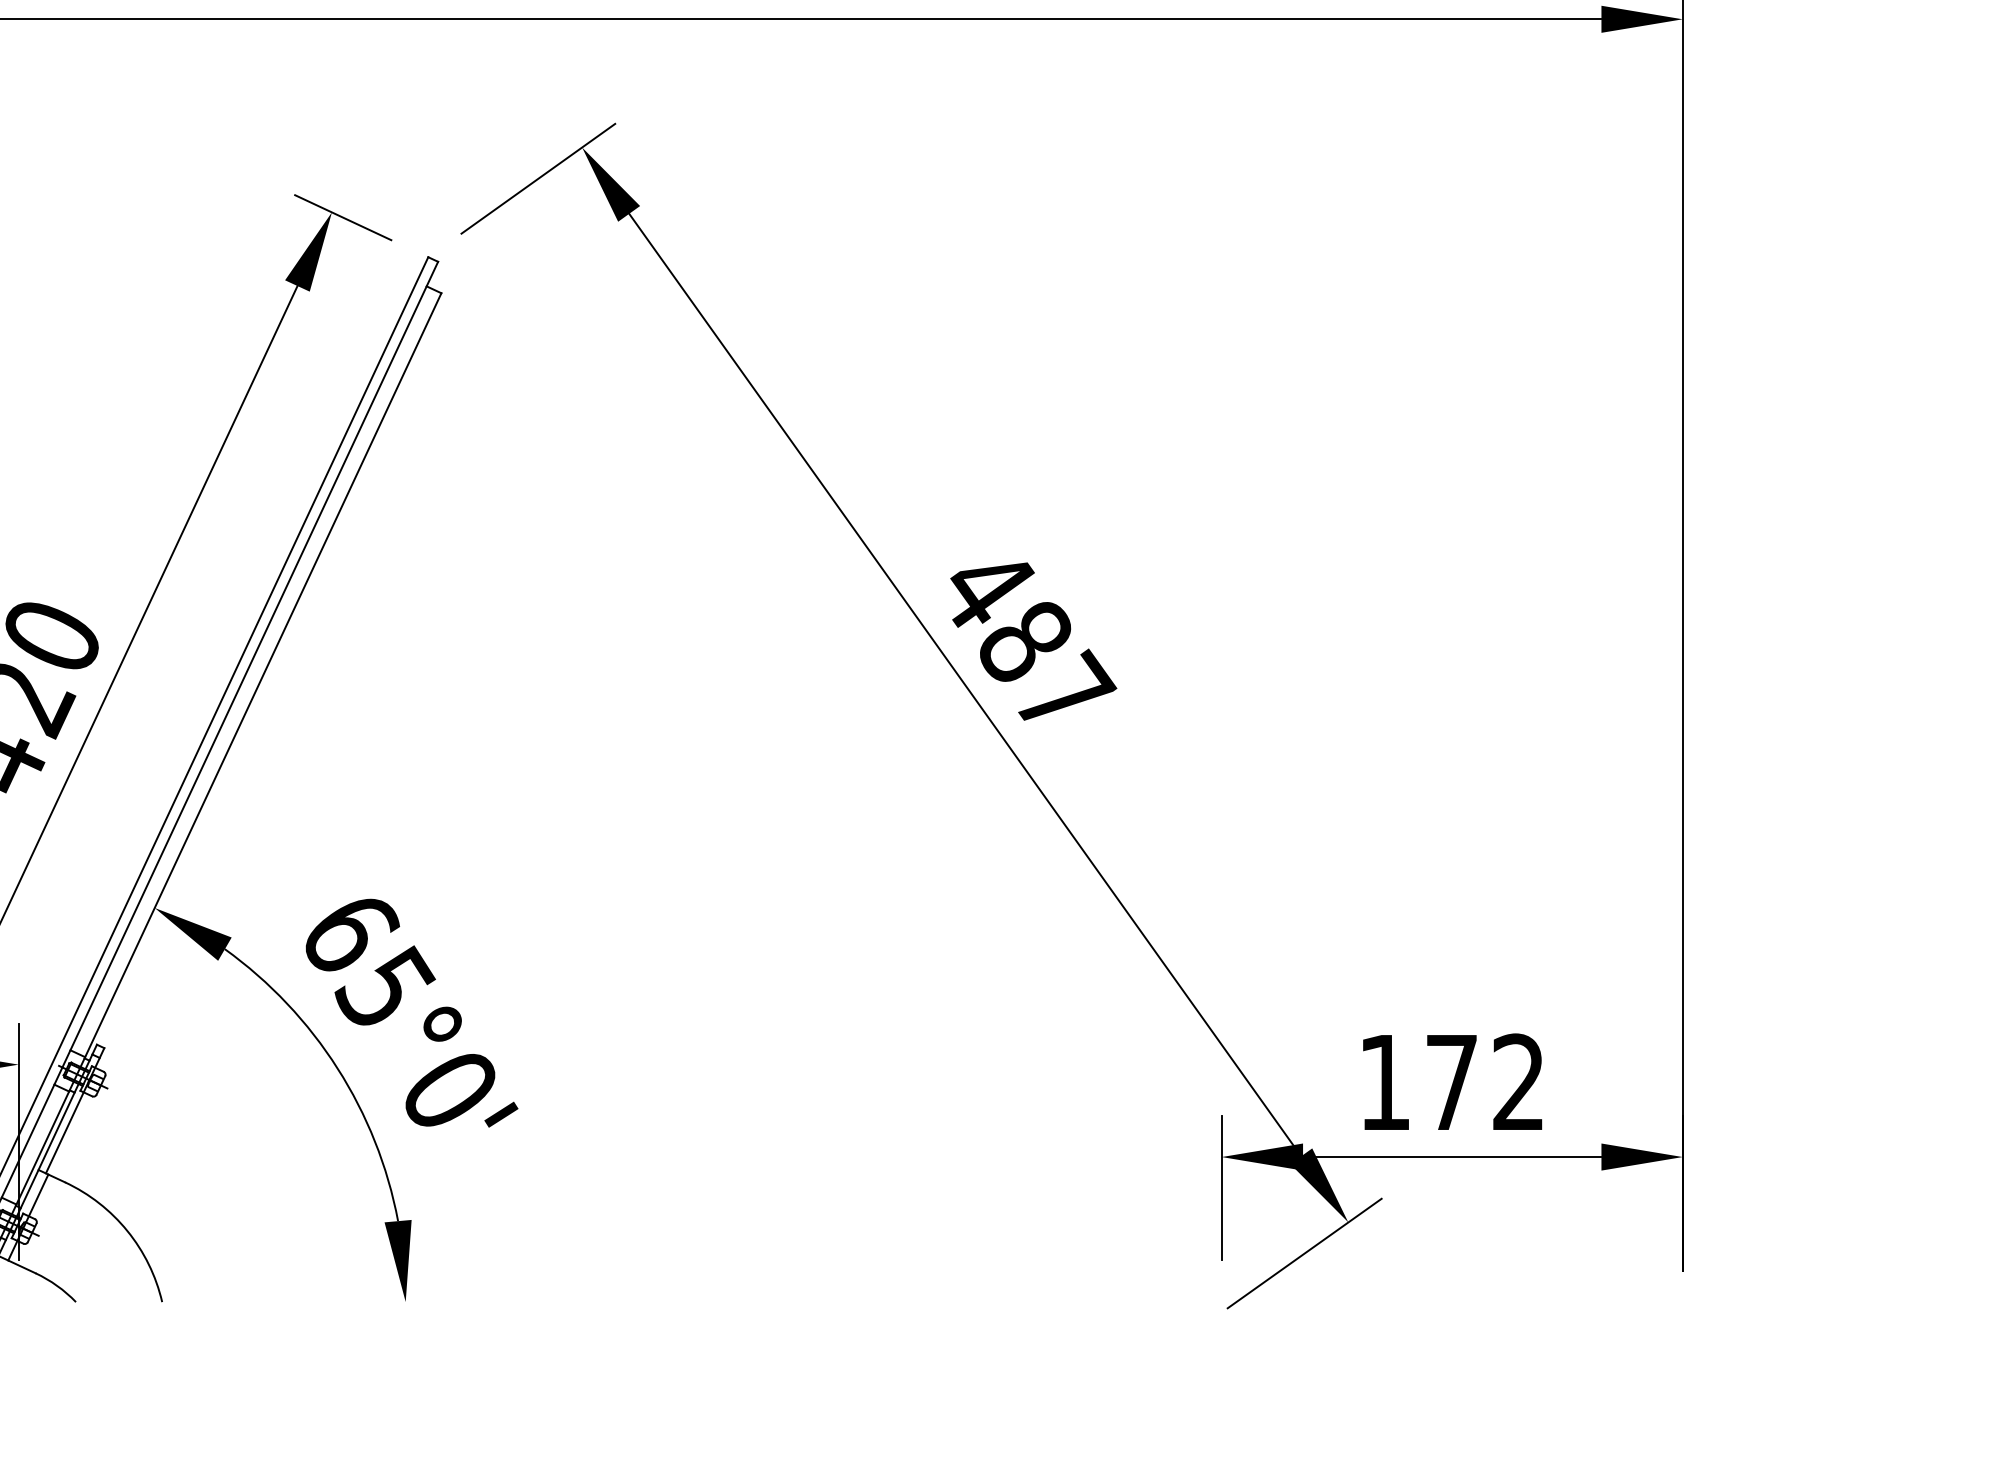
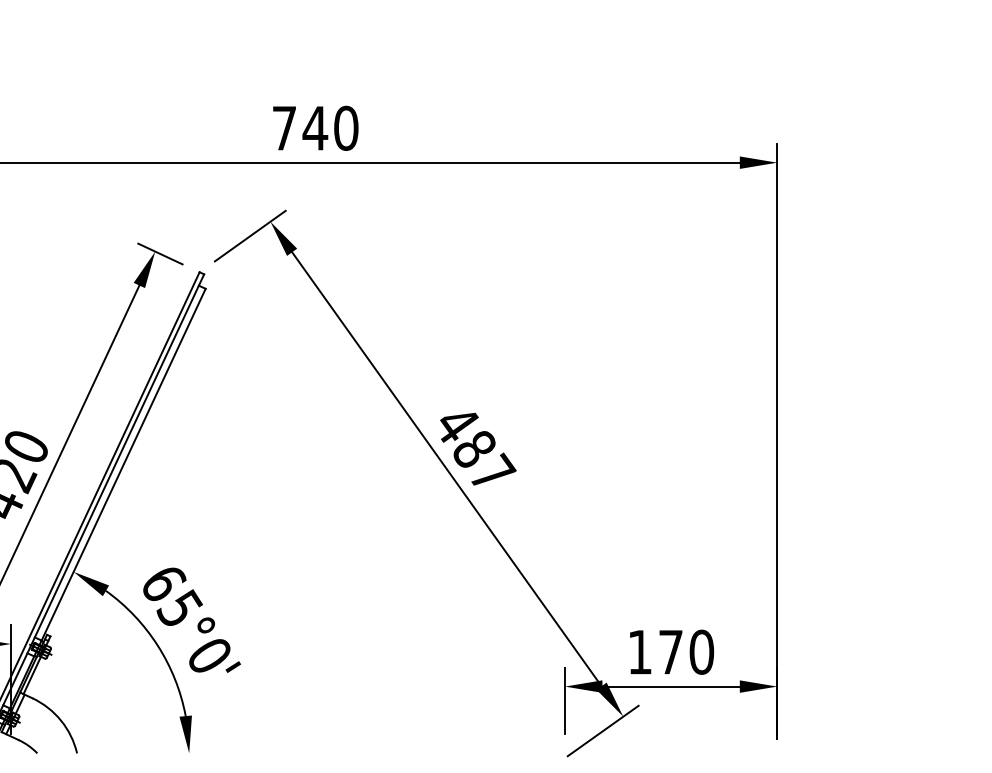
text: (1518, 1080) -> (701, 651), 172 -> 170

